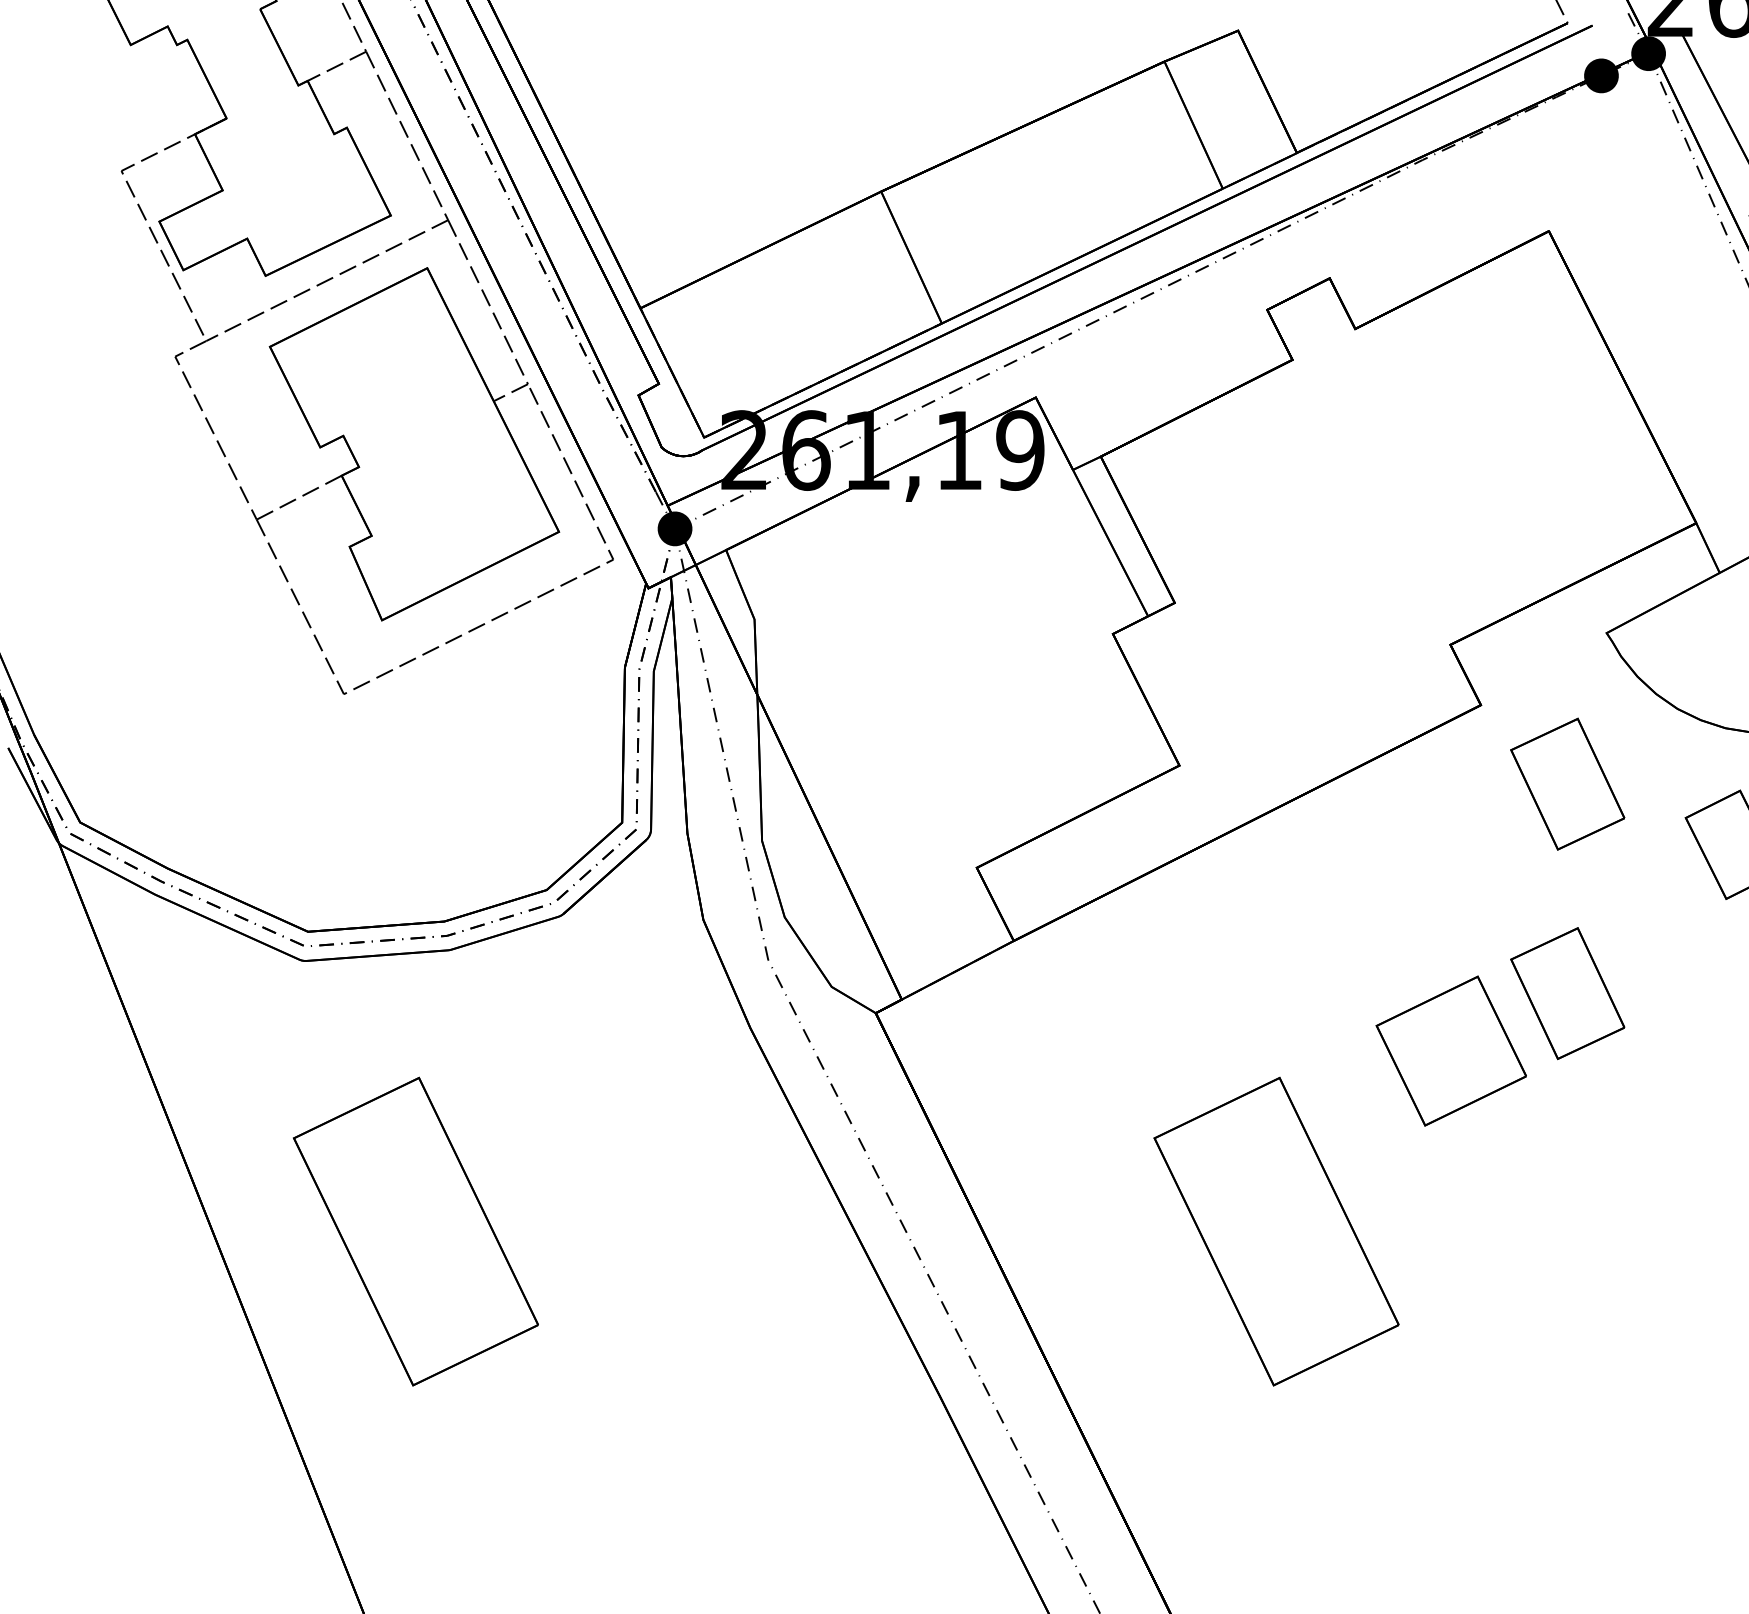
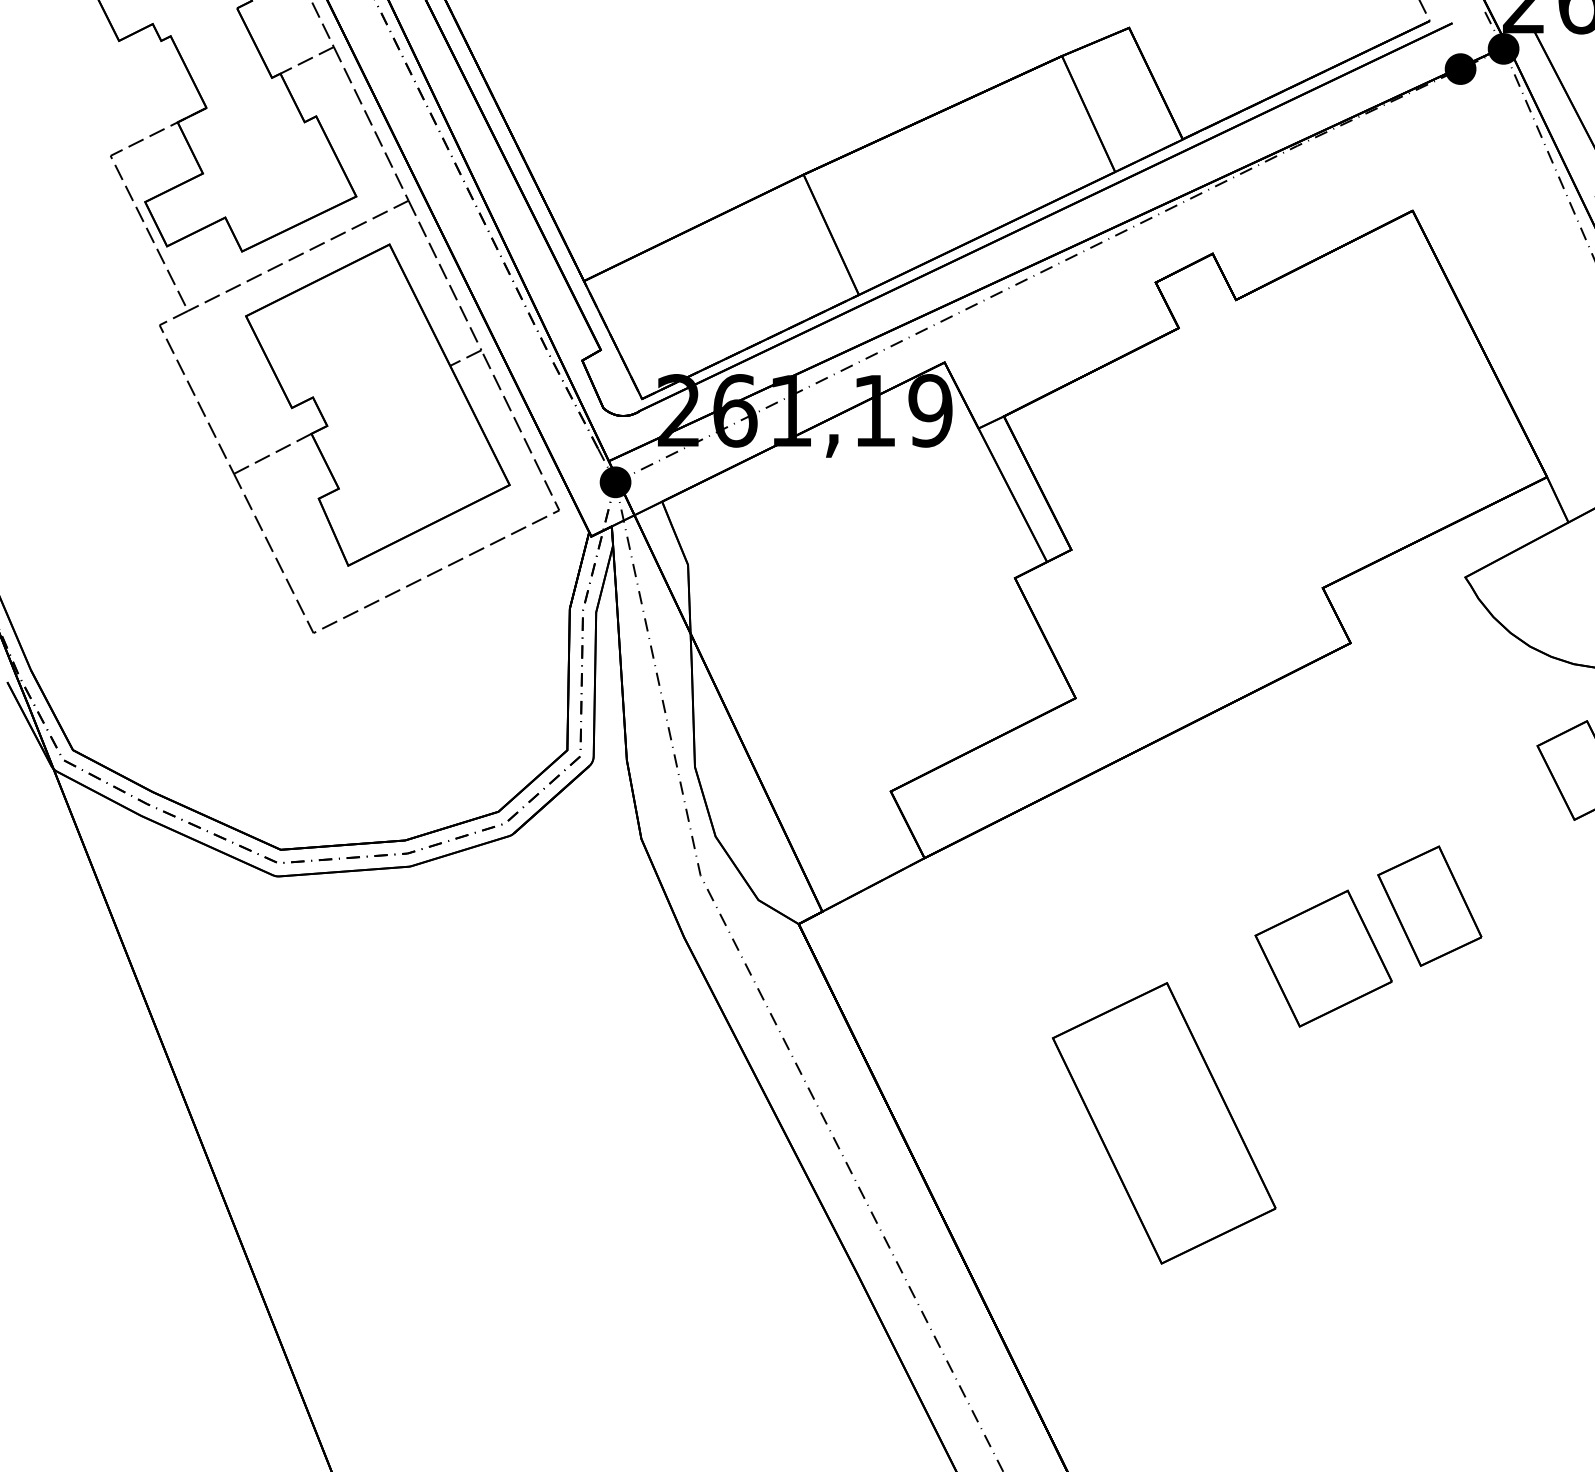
part: (1567, 783) -> (1429, 714), removed
part: (415, 1231) -> (378, 1123), removed

